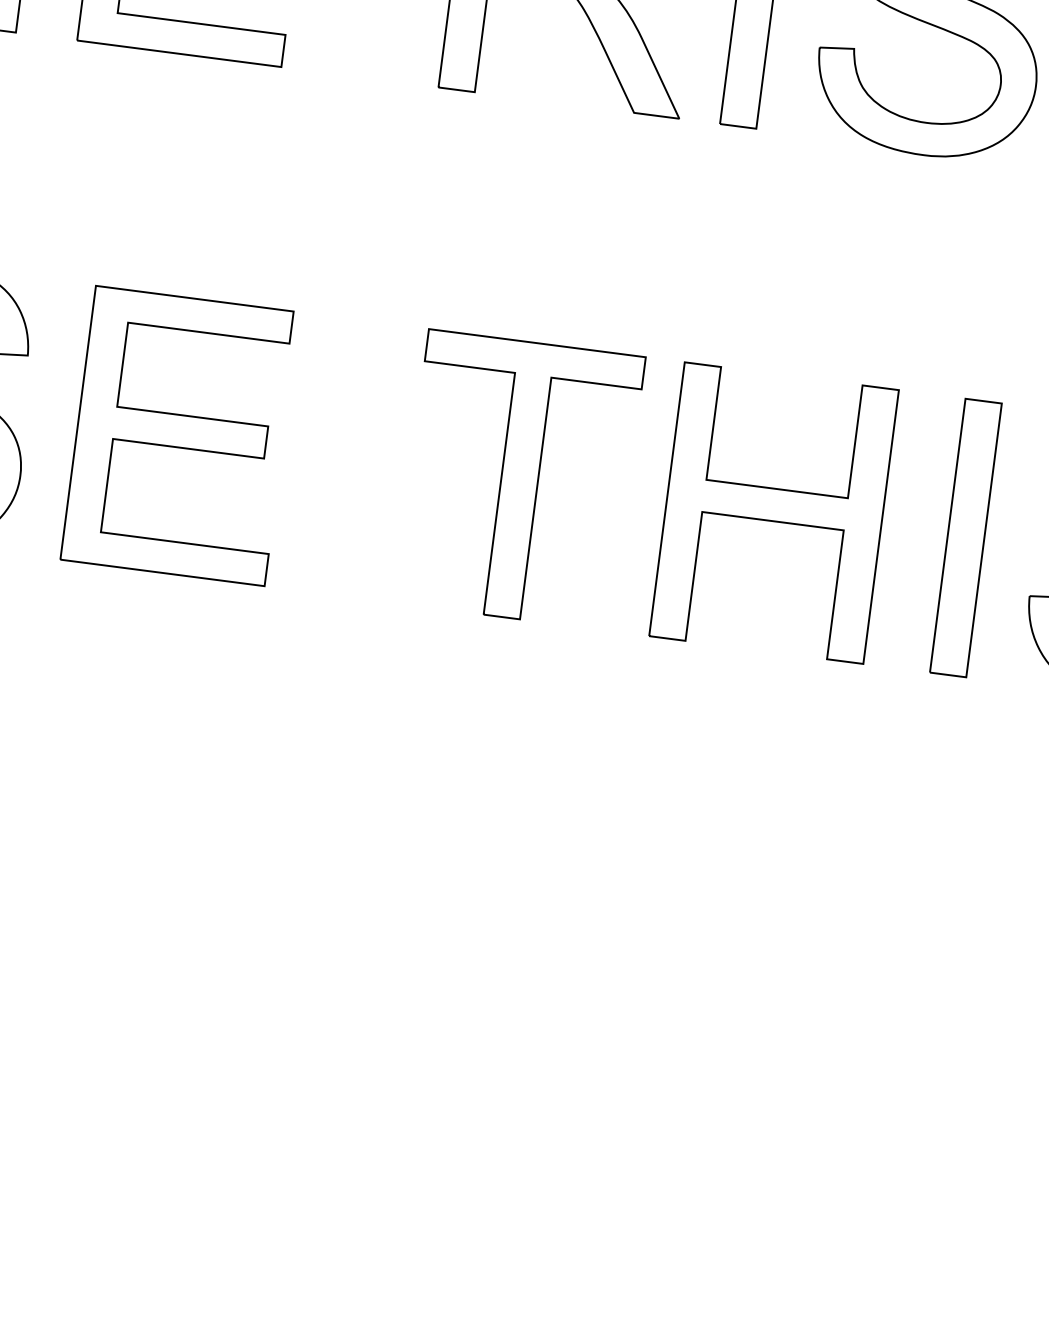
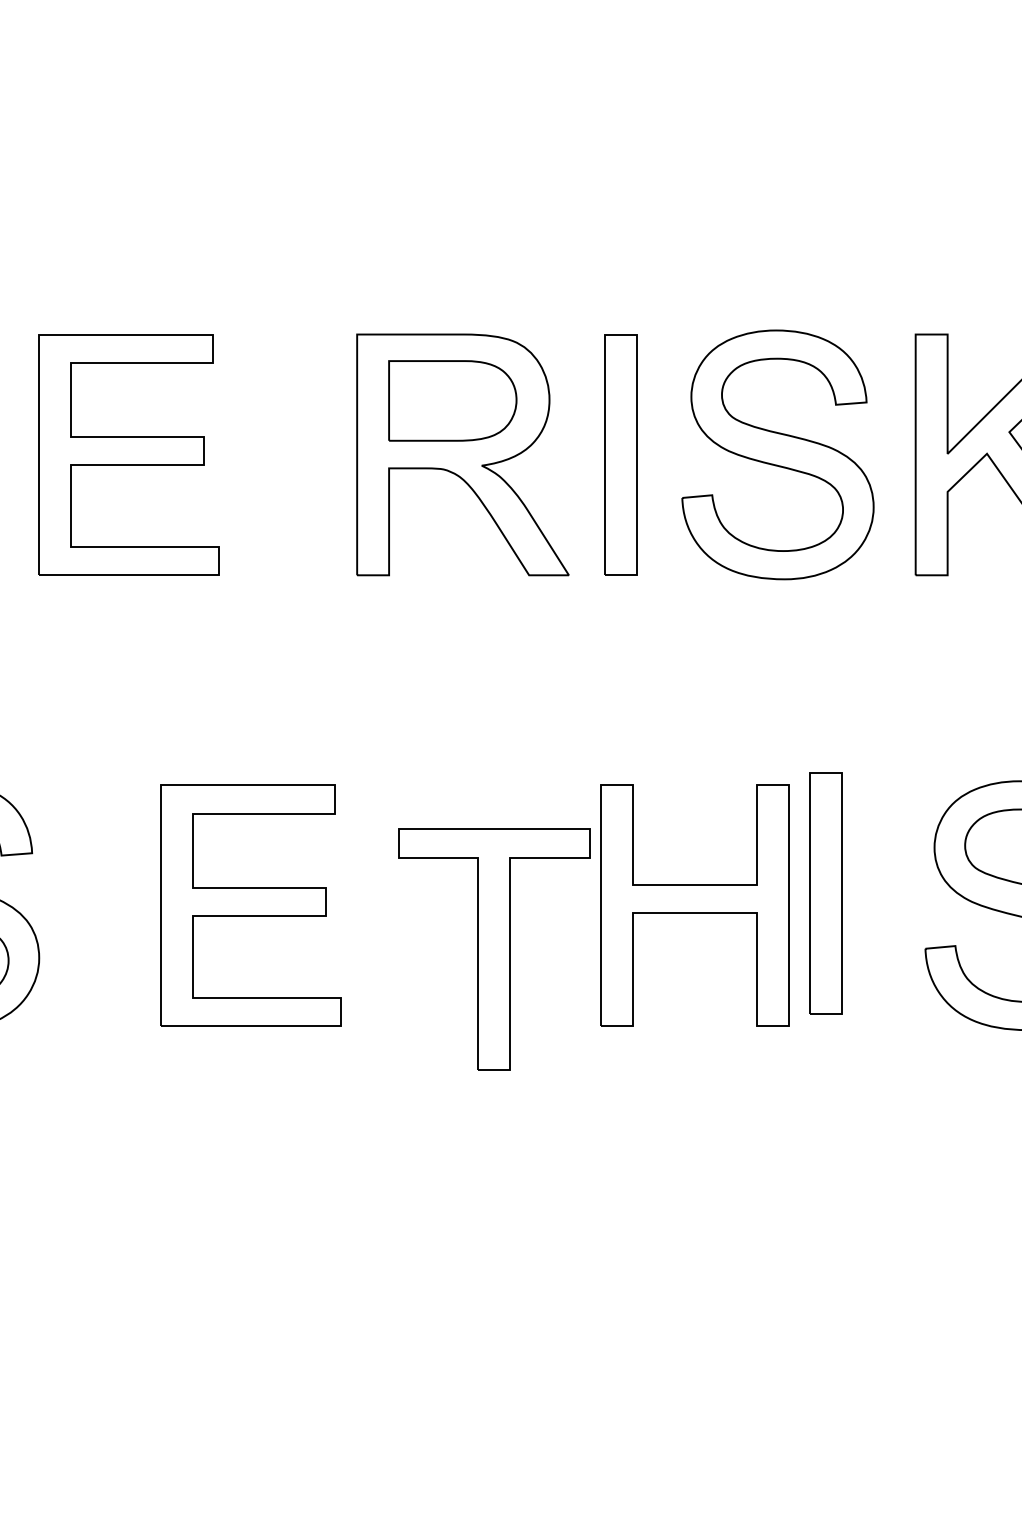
part: (179, 435) -> (250, 905), moved
part: (519, 479) -> (494, 949), moved
part: (965, 537) -> (825, 893), moved

